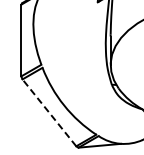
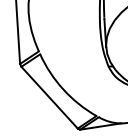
line: (49, 112) -> (49, 97), dashed -> solid

